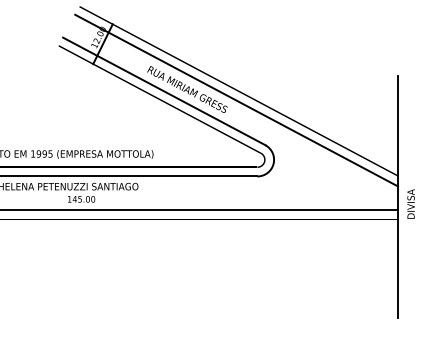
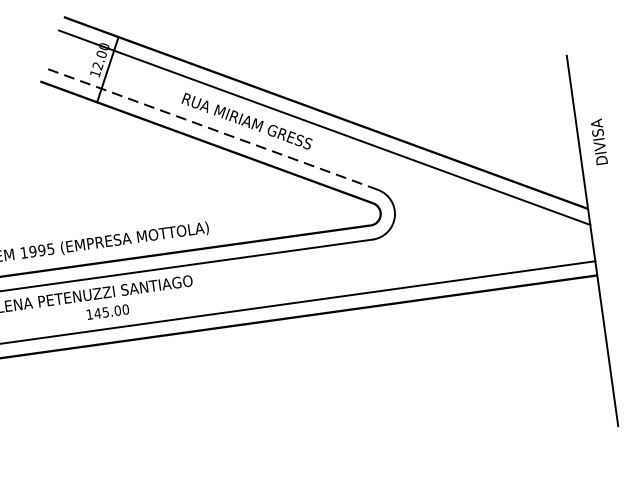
line: (164, 91) -> (212, 129), solid -> dashed
text: (410, 203) -> (598, 141), moved

